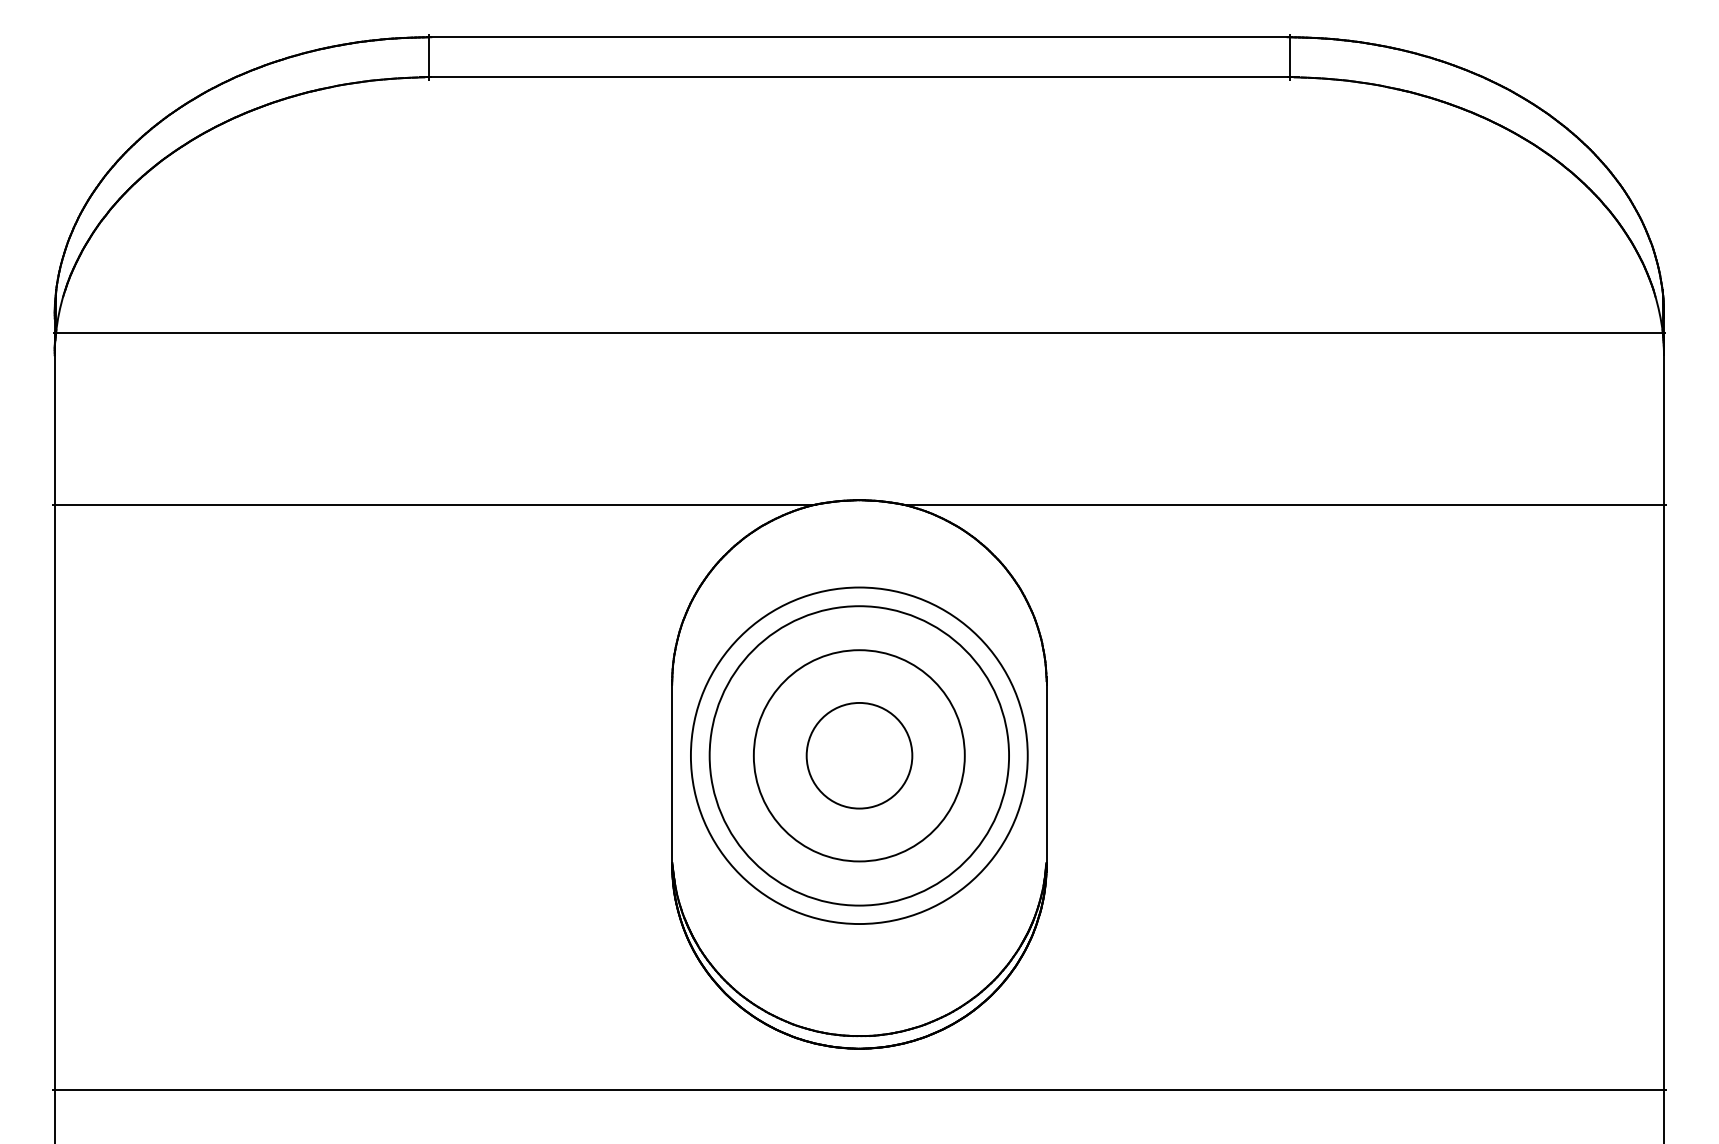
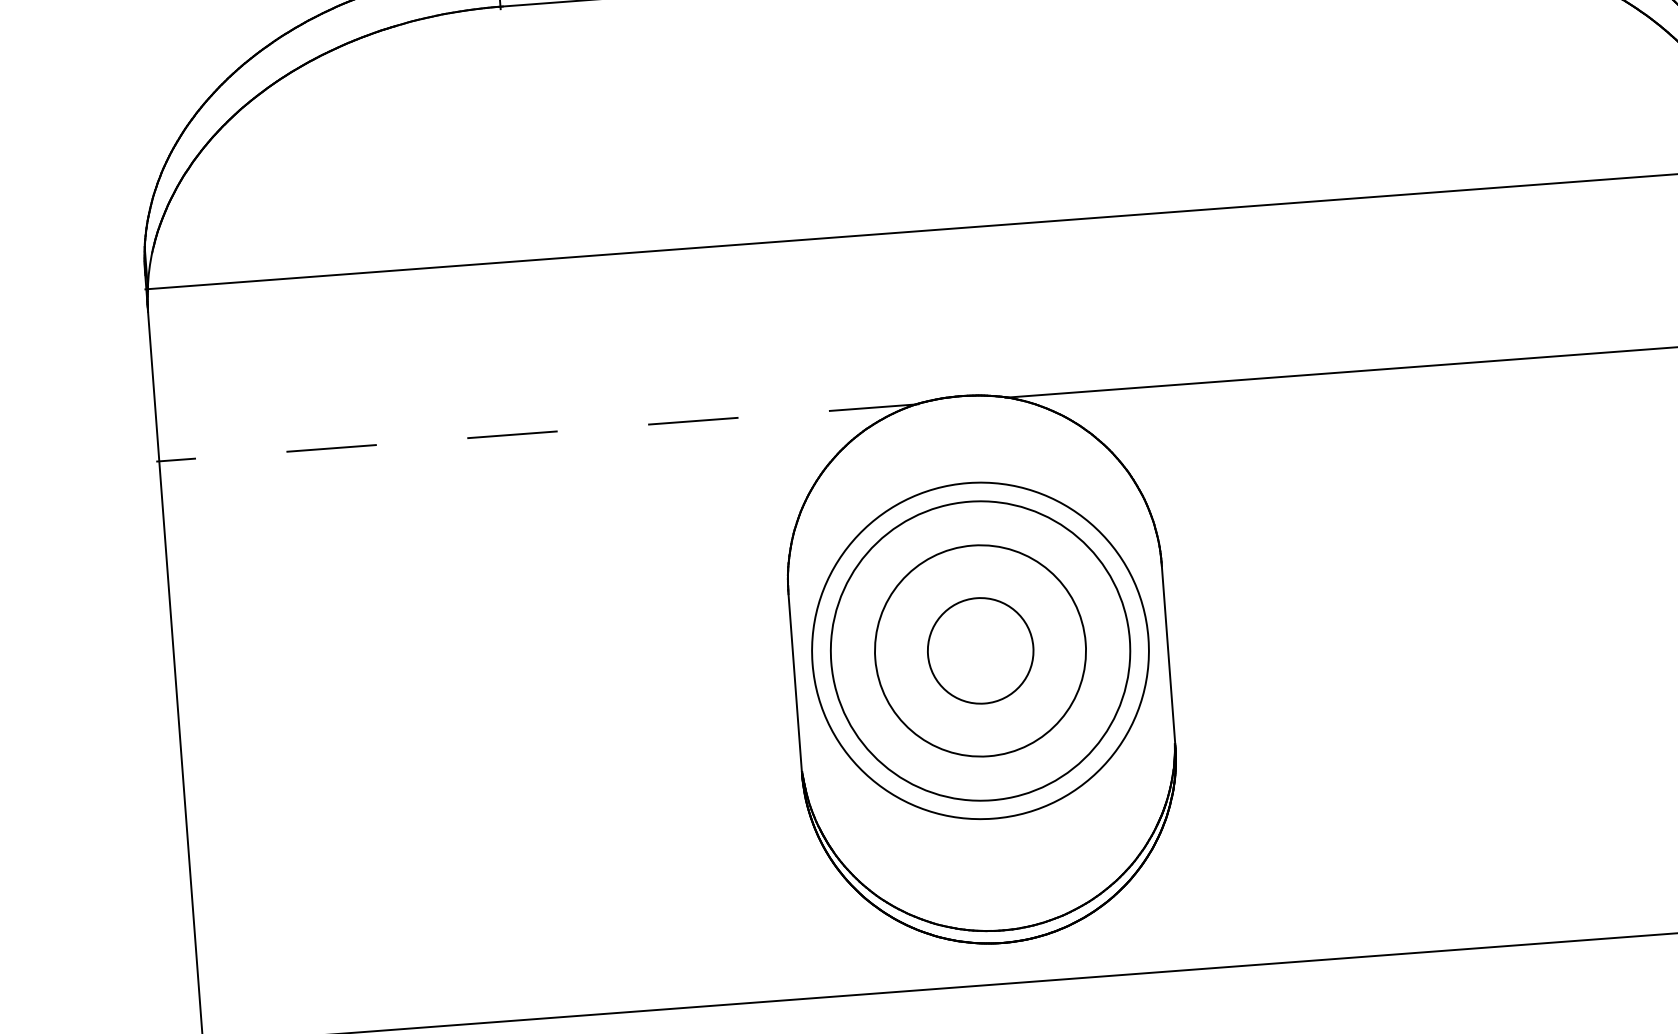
line: (434, 505) -> (538, 433), solid -> dashed

